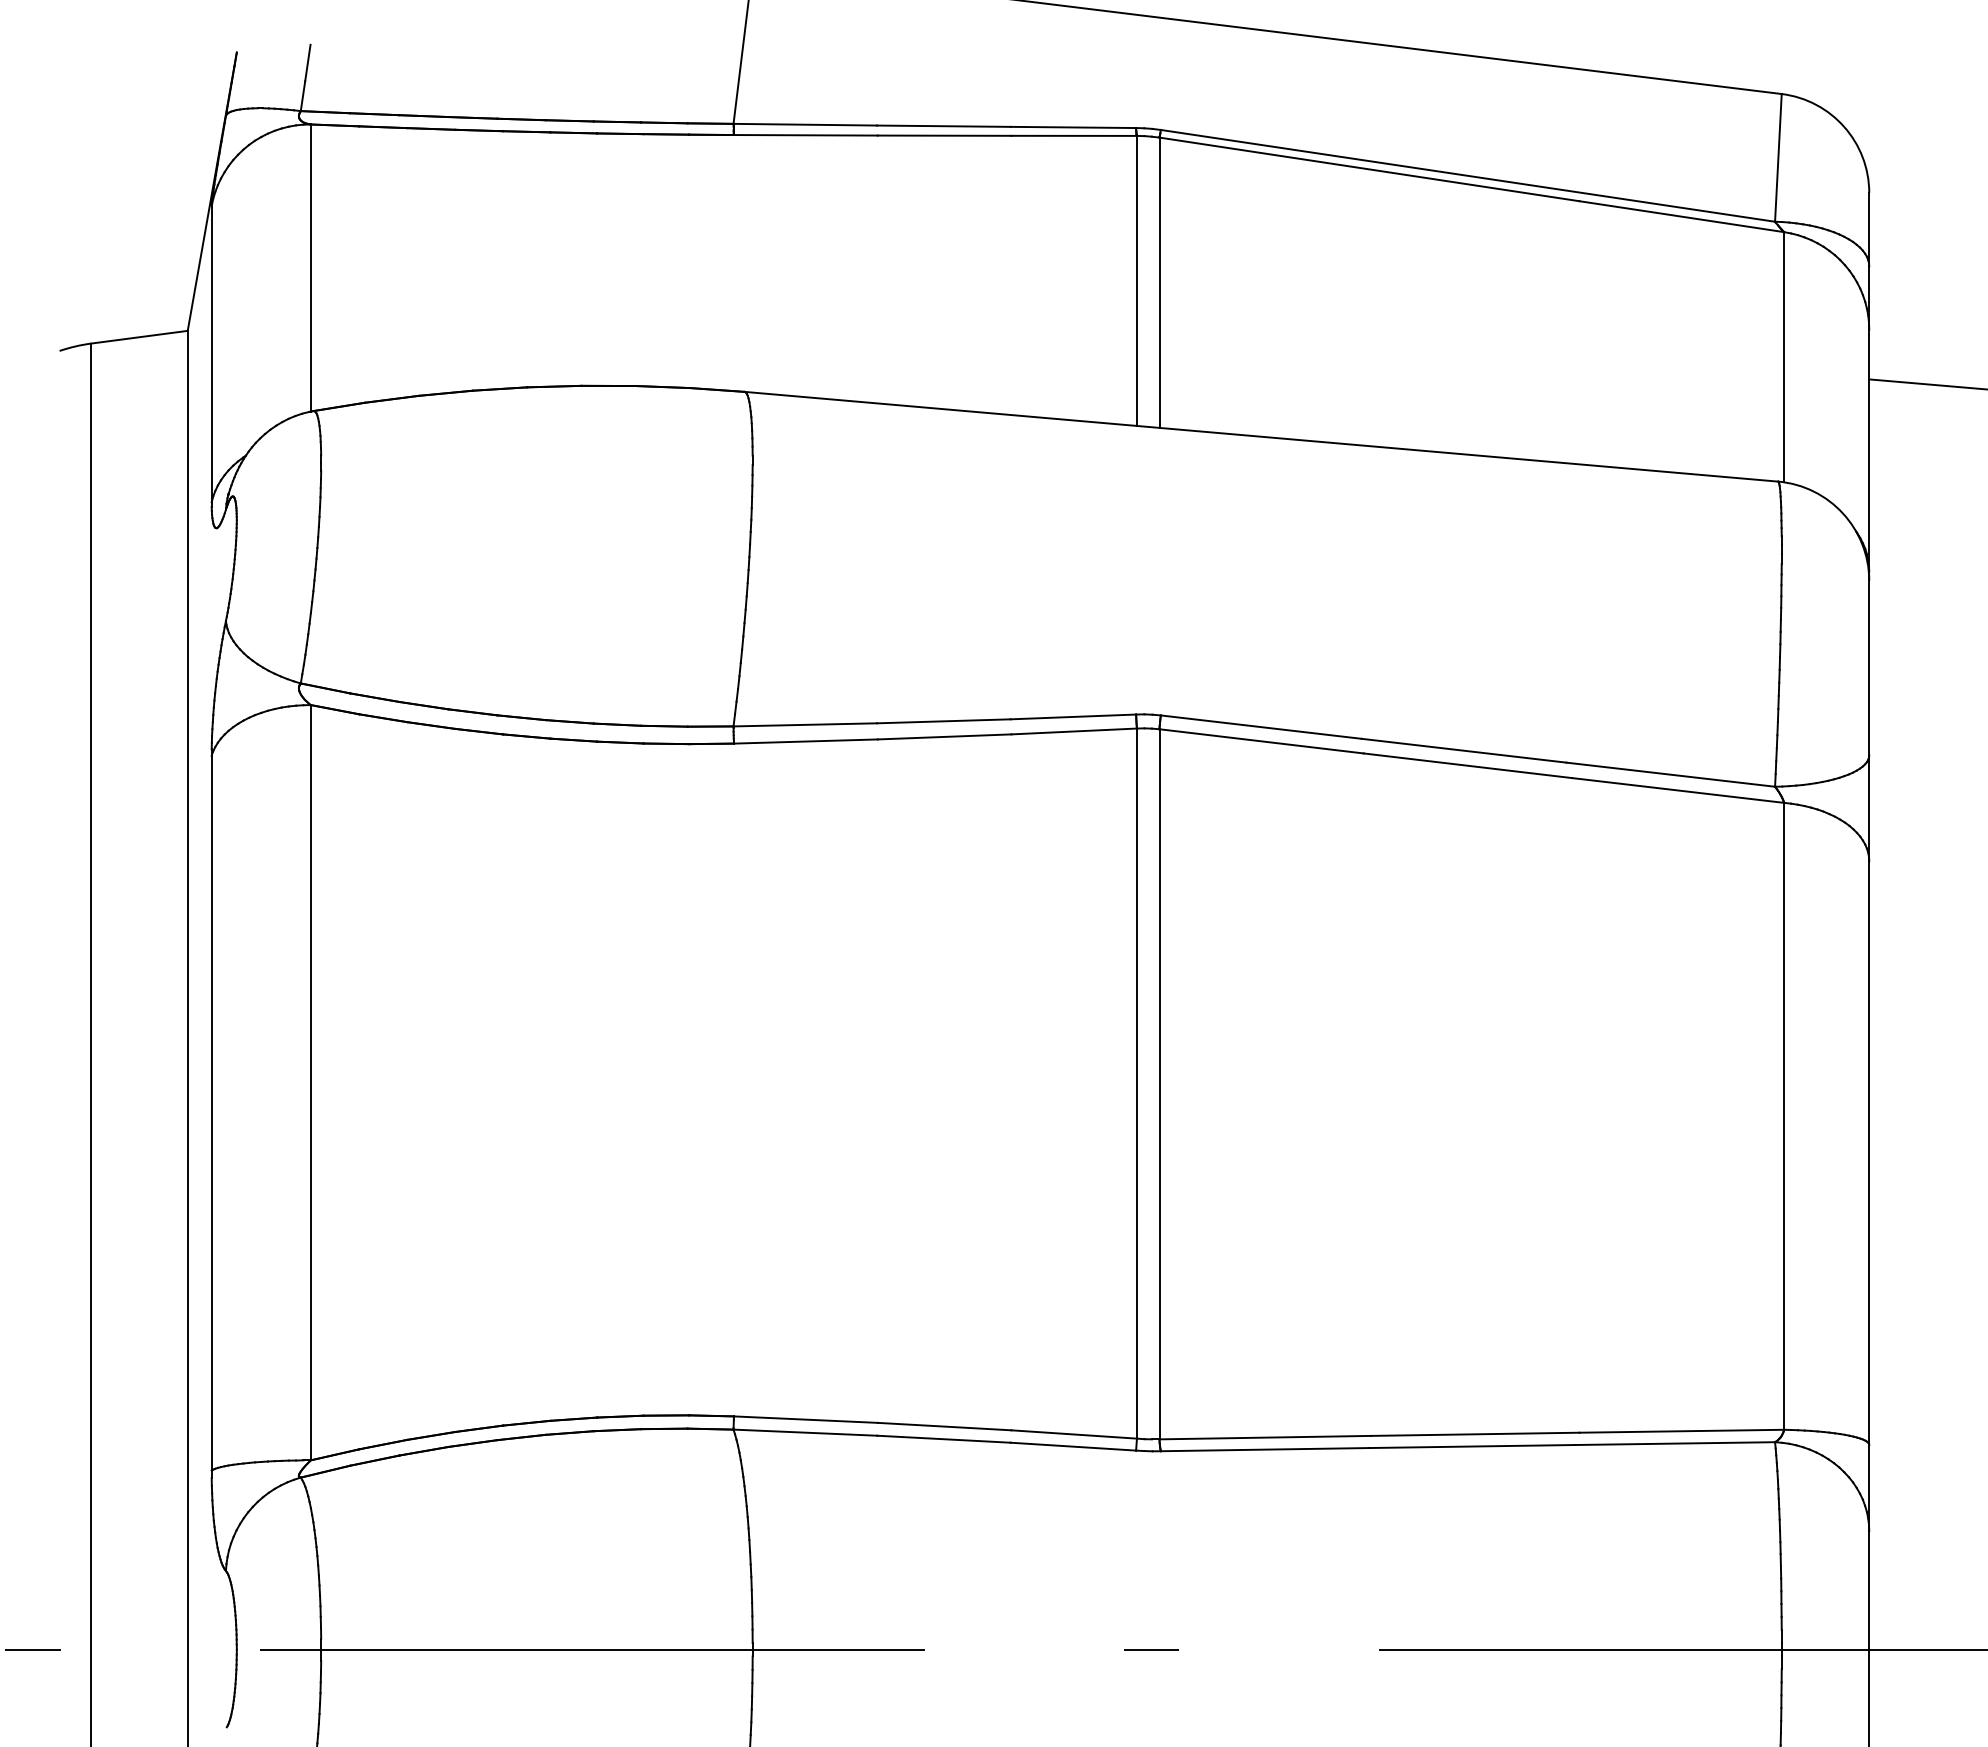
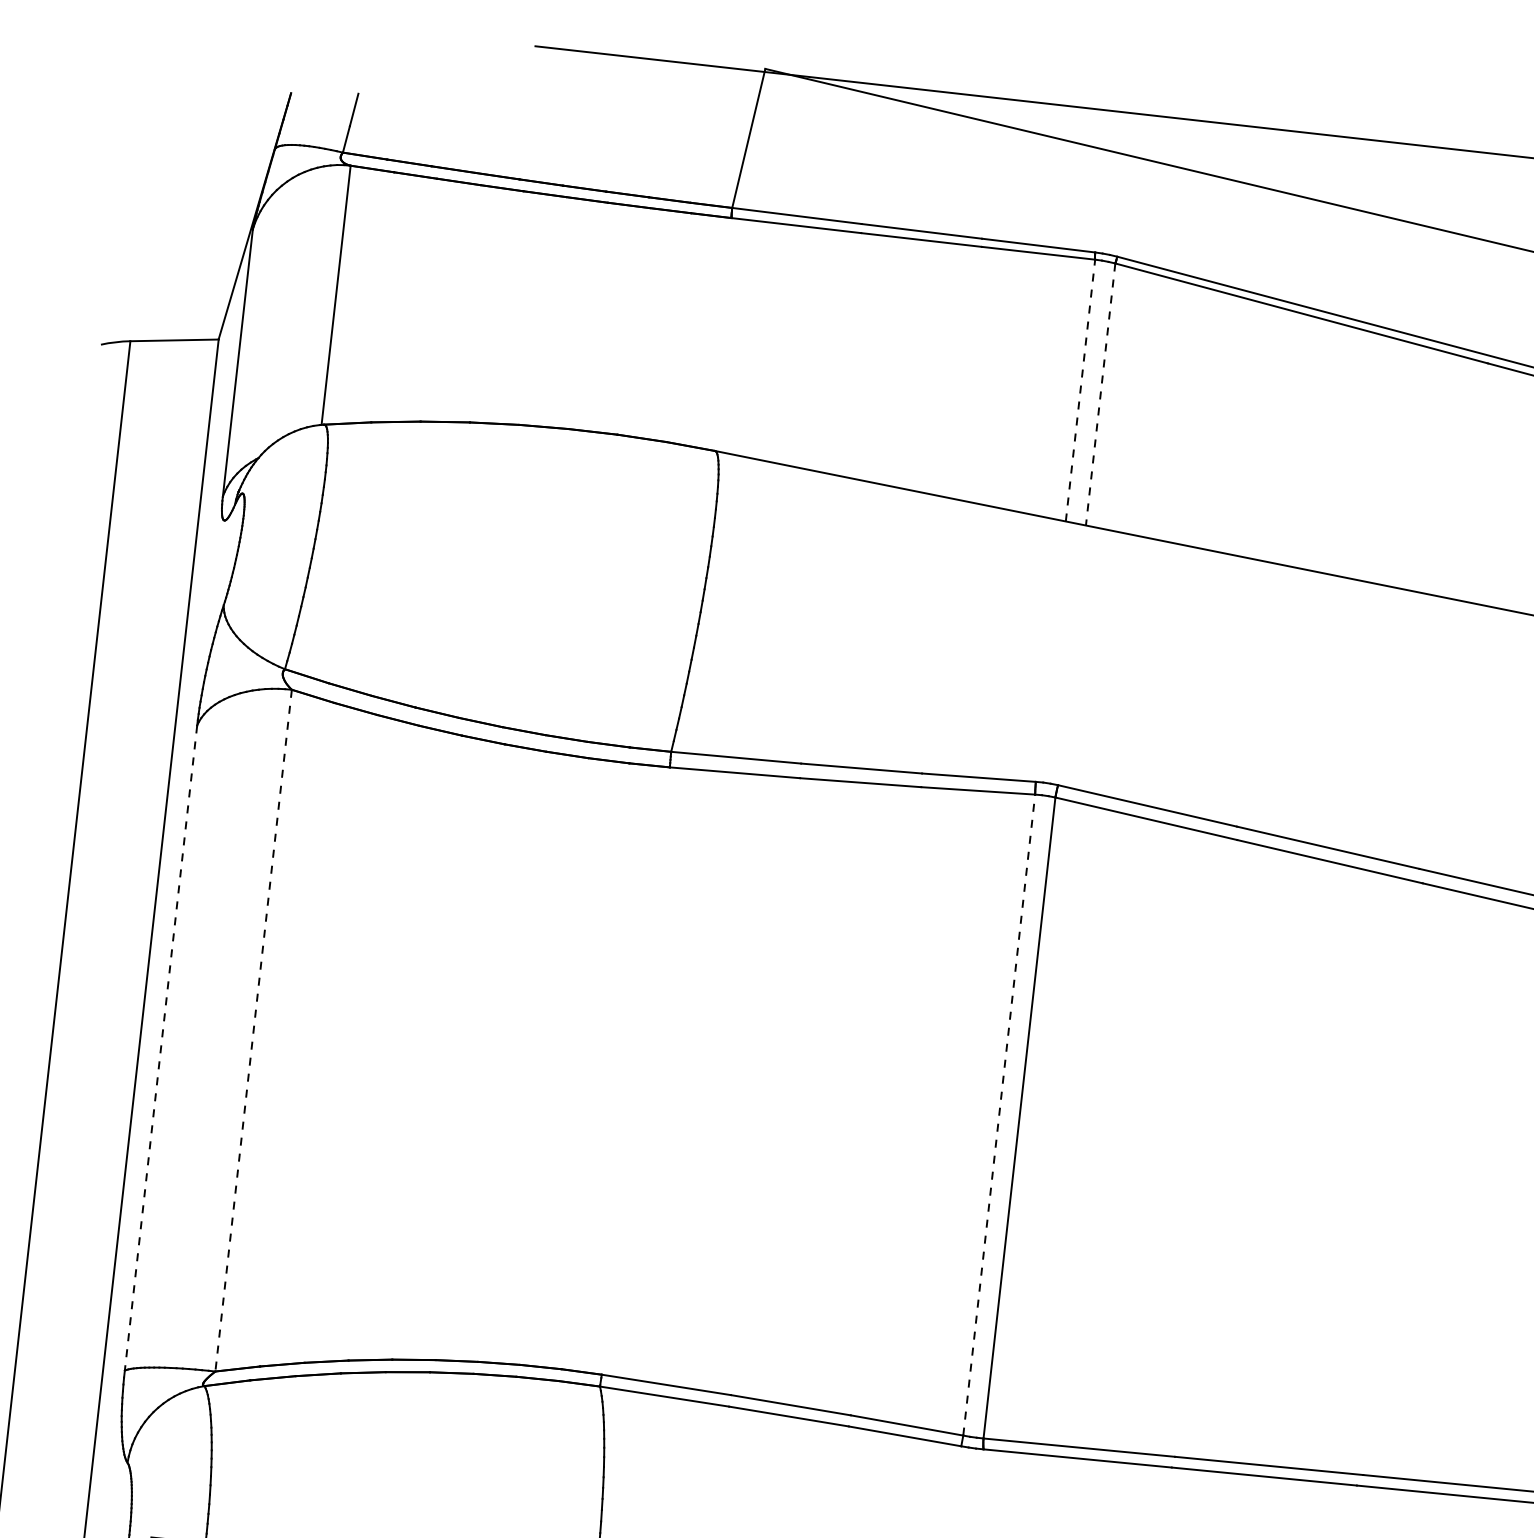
line: (1136, 280) -> (1080, 390), solid -> dashed
line: (1159, 283) -> (1100, 395), solid -> dashed
line: (310, 1082) -> (253, 1030), solid -> dashed
line: (1136, 1083) -> (998, 1114), solid -> dashed
line: (211, 1113) -> (160, 1048), solid -> dashed

